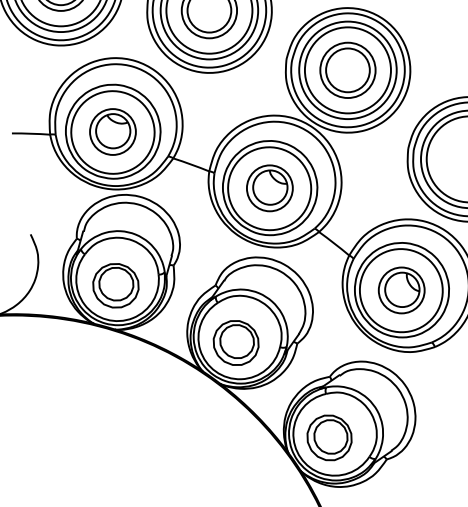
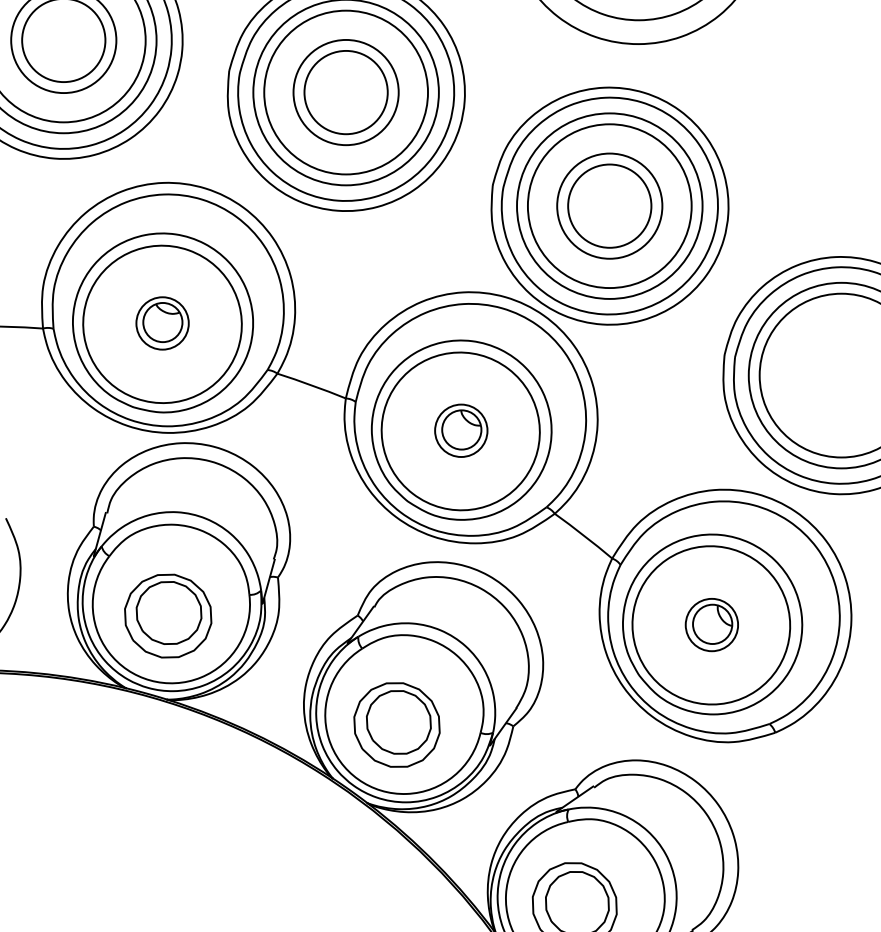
part: (112, 131) -> (161, 322), size x0.6
part: (269, 188) -> (460, 430), size x0.6
part: (401, 290) -> (711, 625), size x0.6

